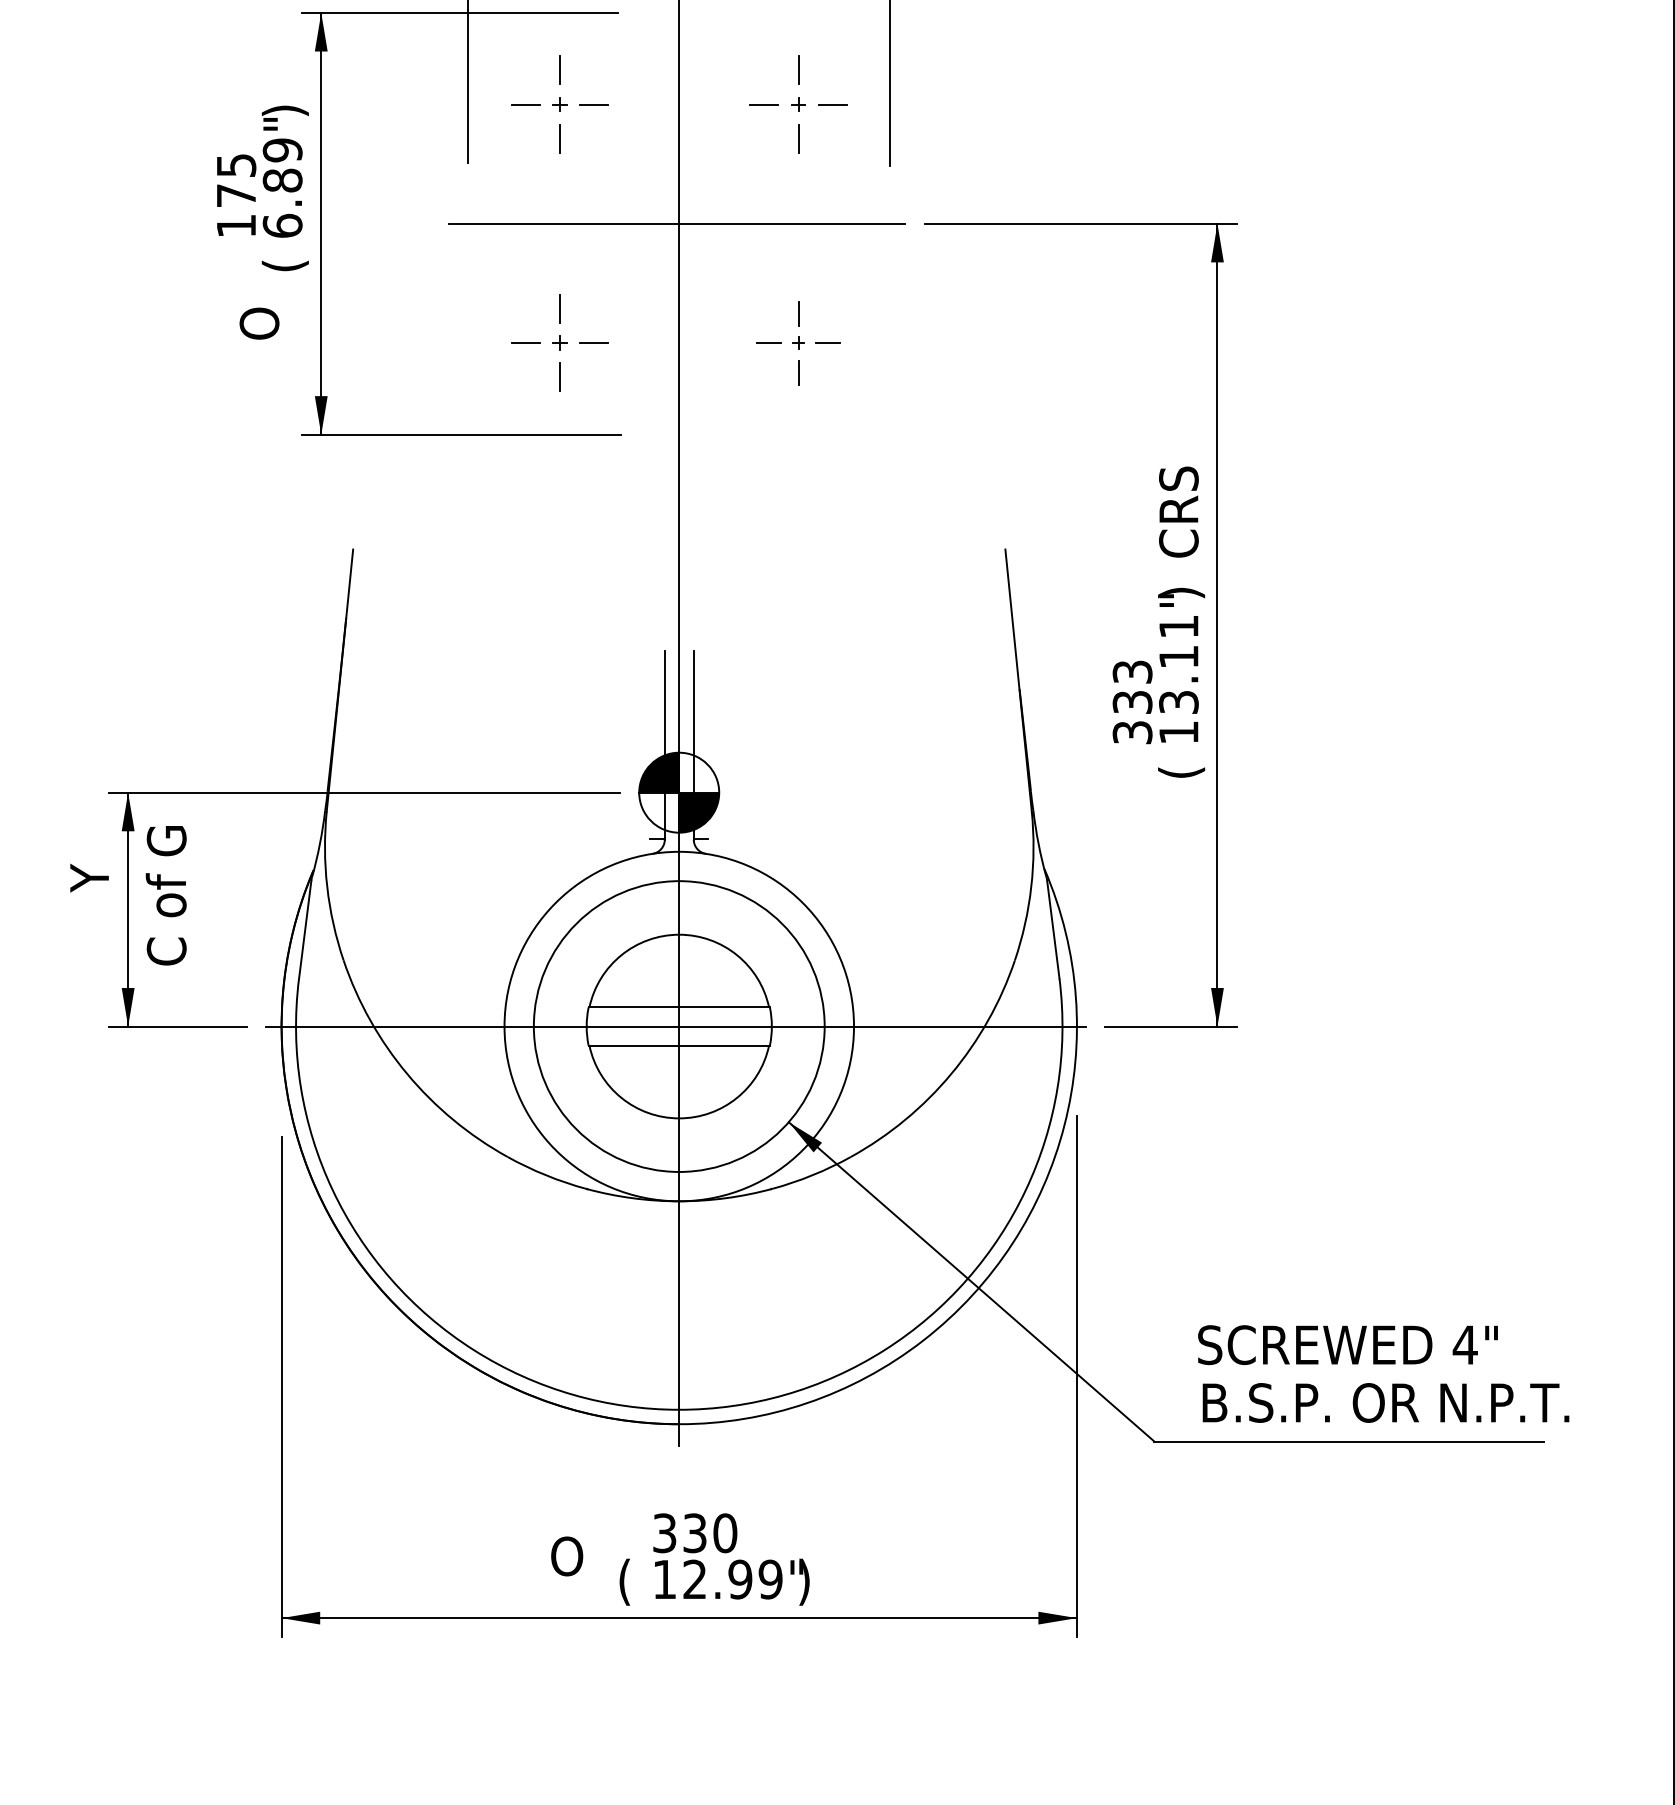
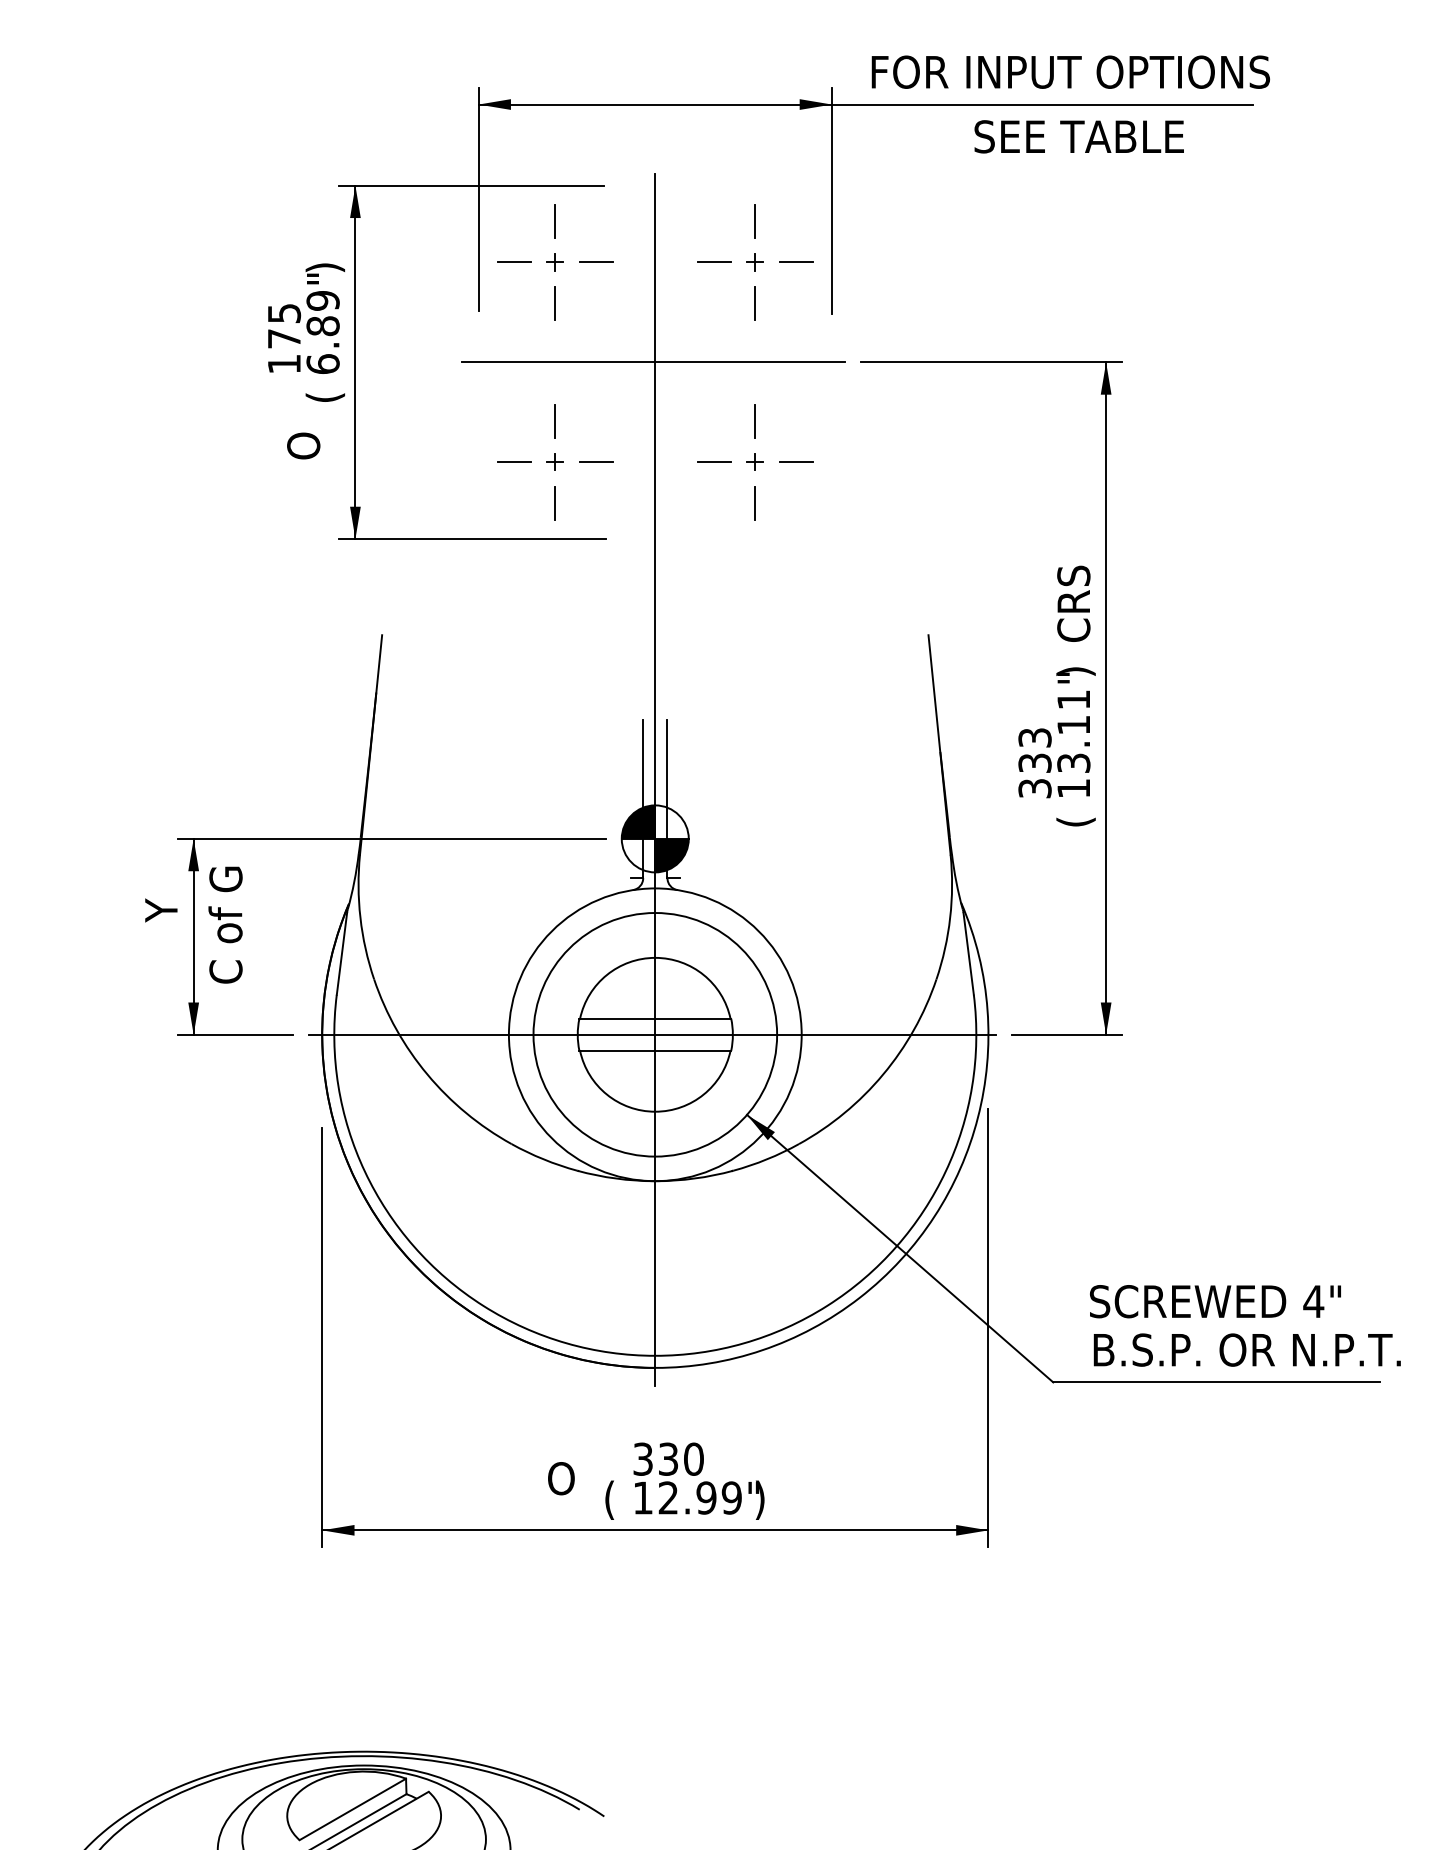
part: (560, 104) -> (555, 262), size x1.43
part: (798, 104) -> (755, 262), size x1.43
part: (560, 343) -> (555, 462), size x1.43
part: (798, 343) -> (755, 462), size x1.67

